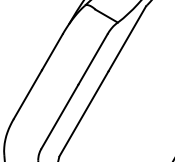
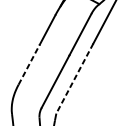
line: (28, 94) -> (29, 64), solid -> dashed
line: (83, 114) -> (74, 79), solid -> dashed

